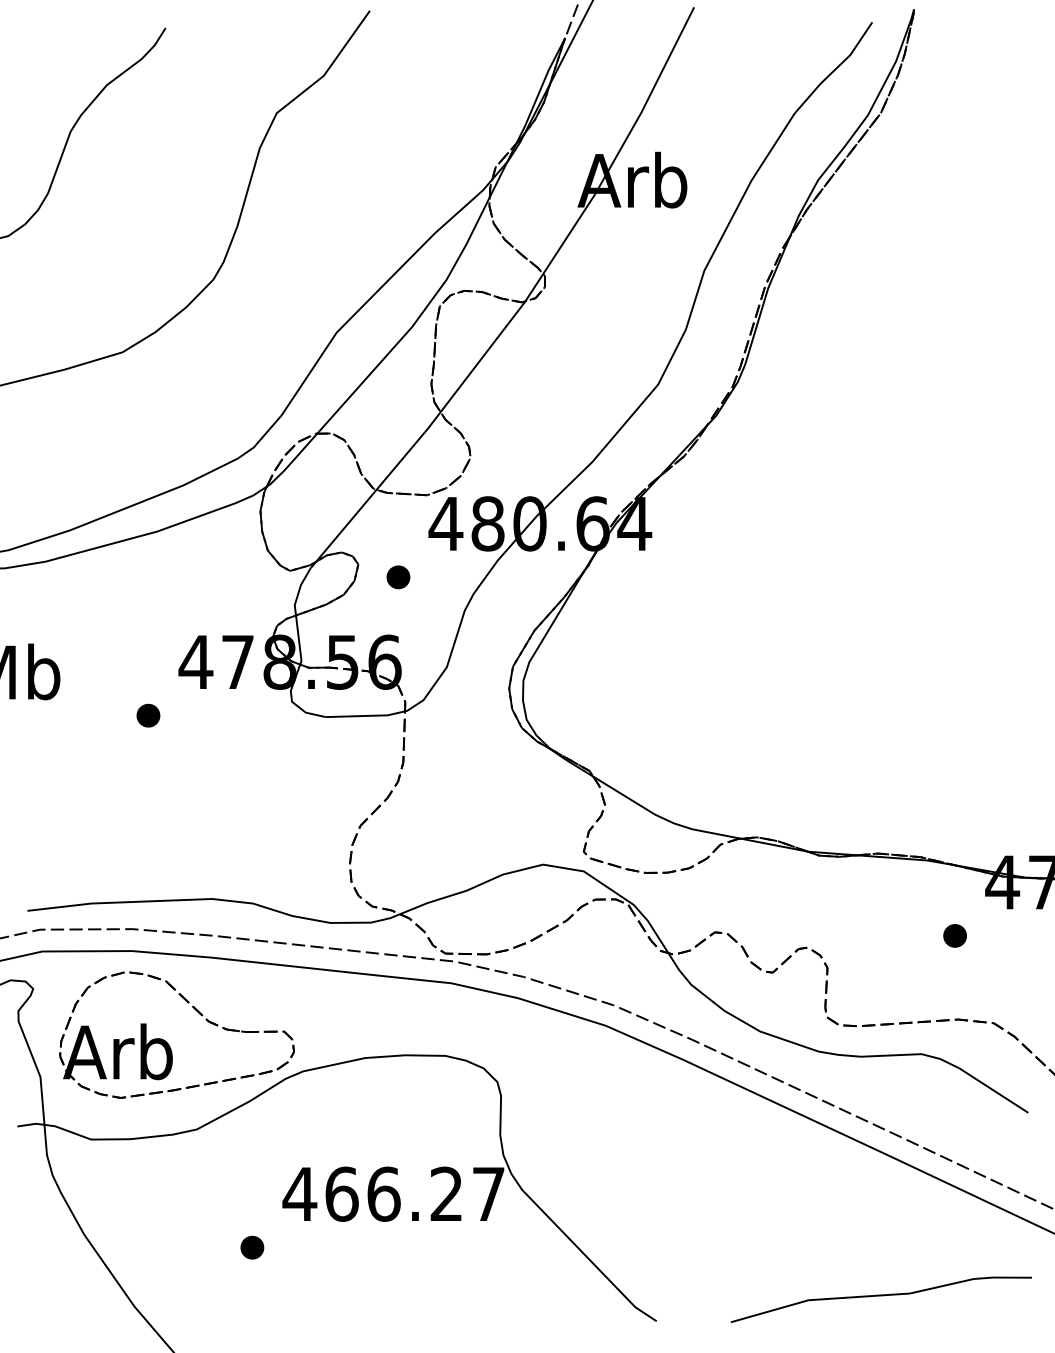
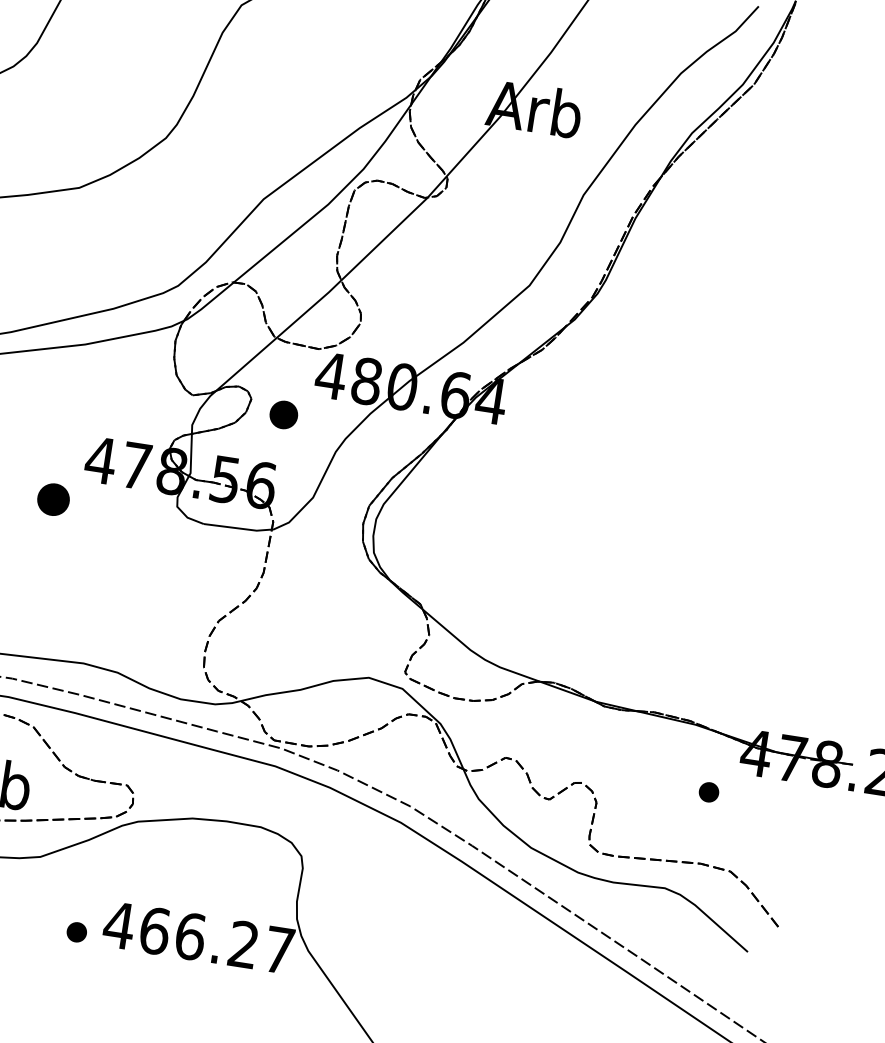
part: (398, 577) -> (283, 415), size x1.4
part: (148, 715) -> (53, 499), size x1.6
part: (252, 1247) -> (76, 932), moved

